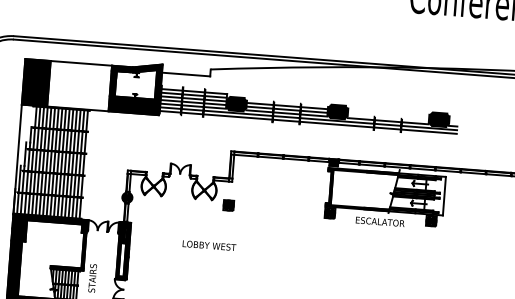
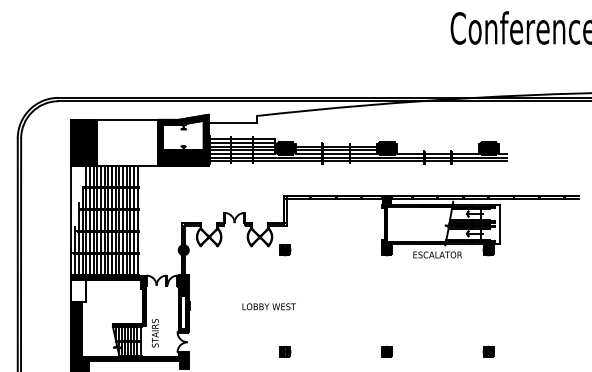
fill: (19, 229) -> (78, 290), removed
text: (208, 245) -> (268, 306), moved

